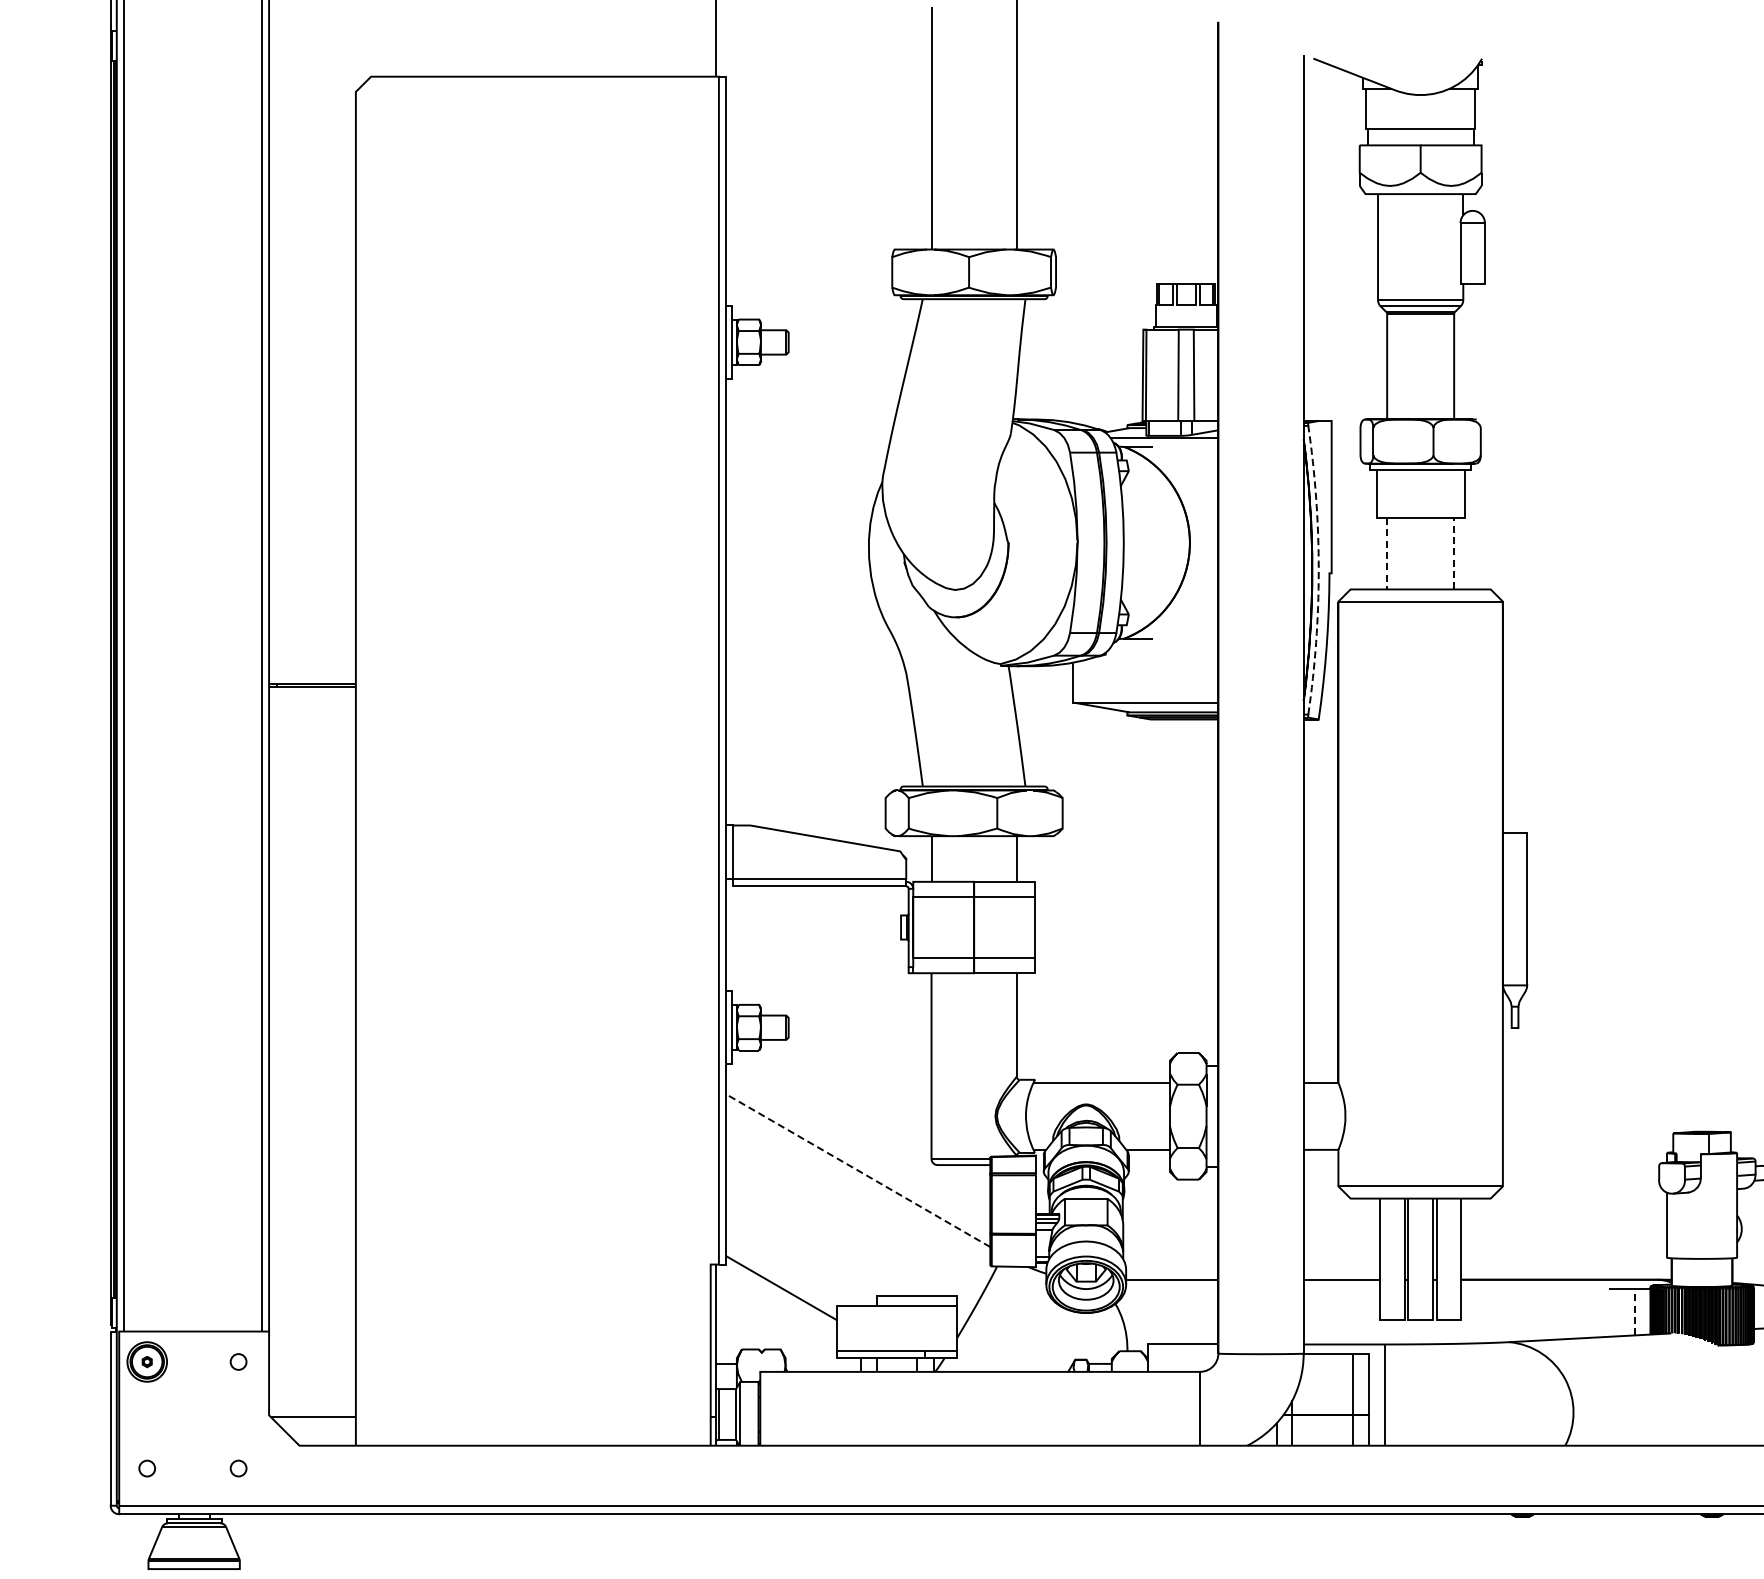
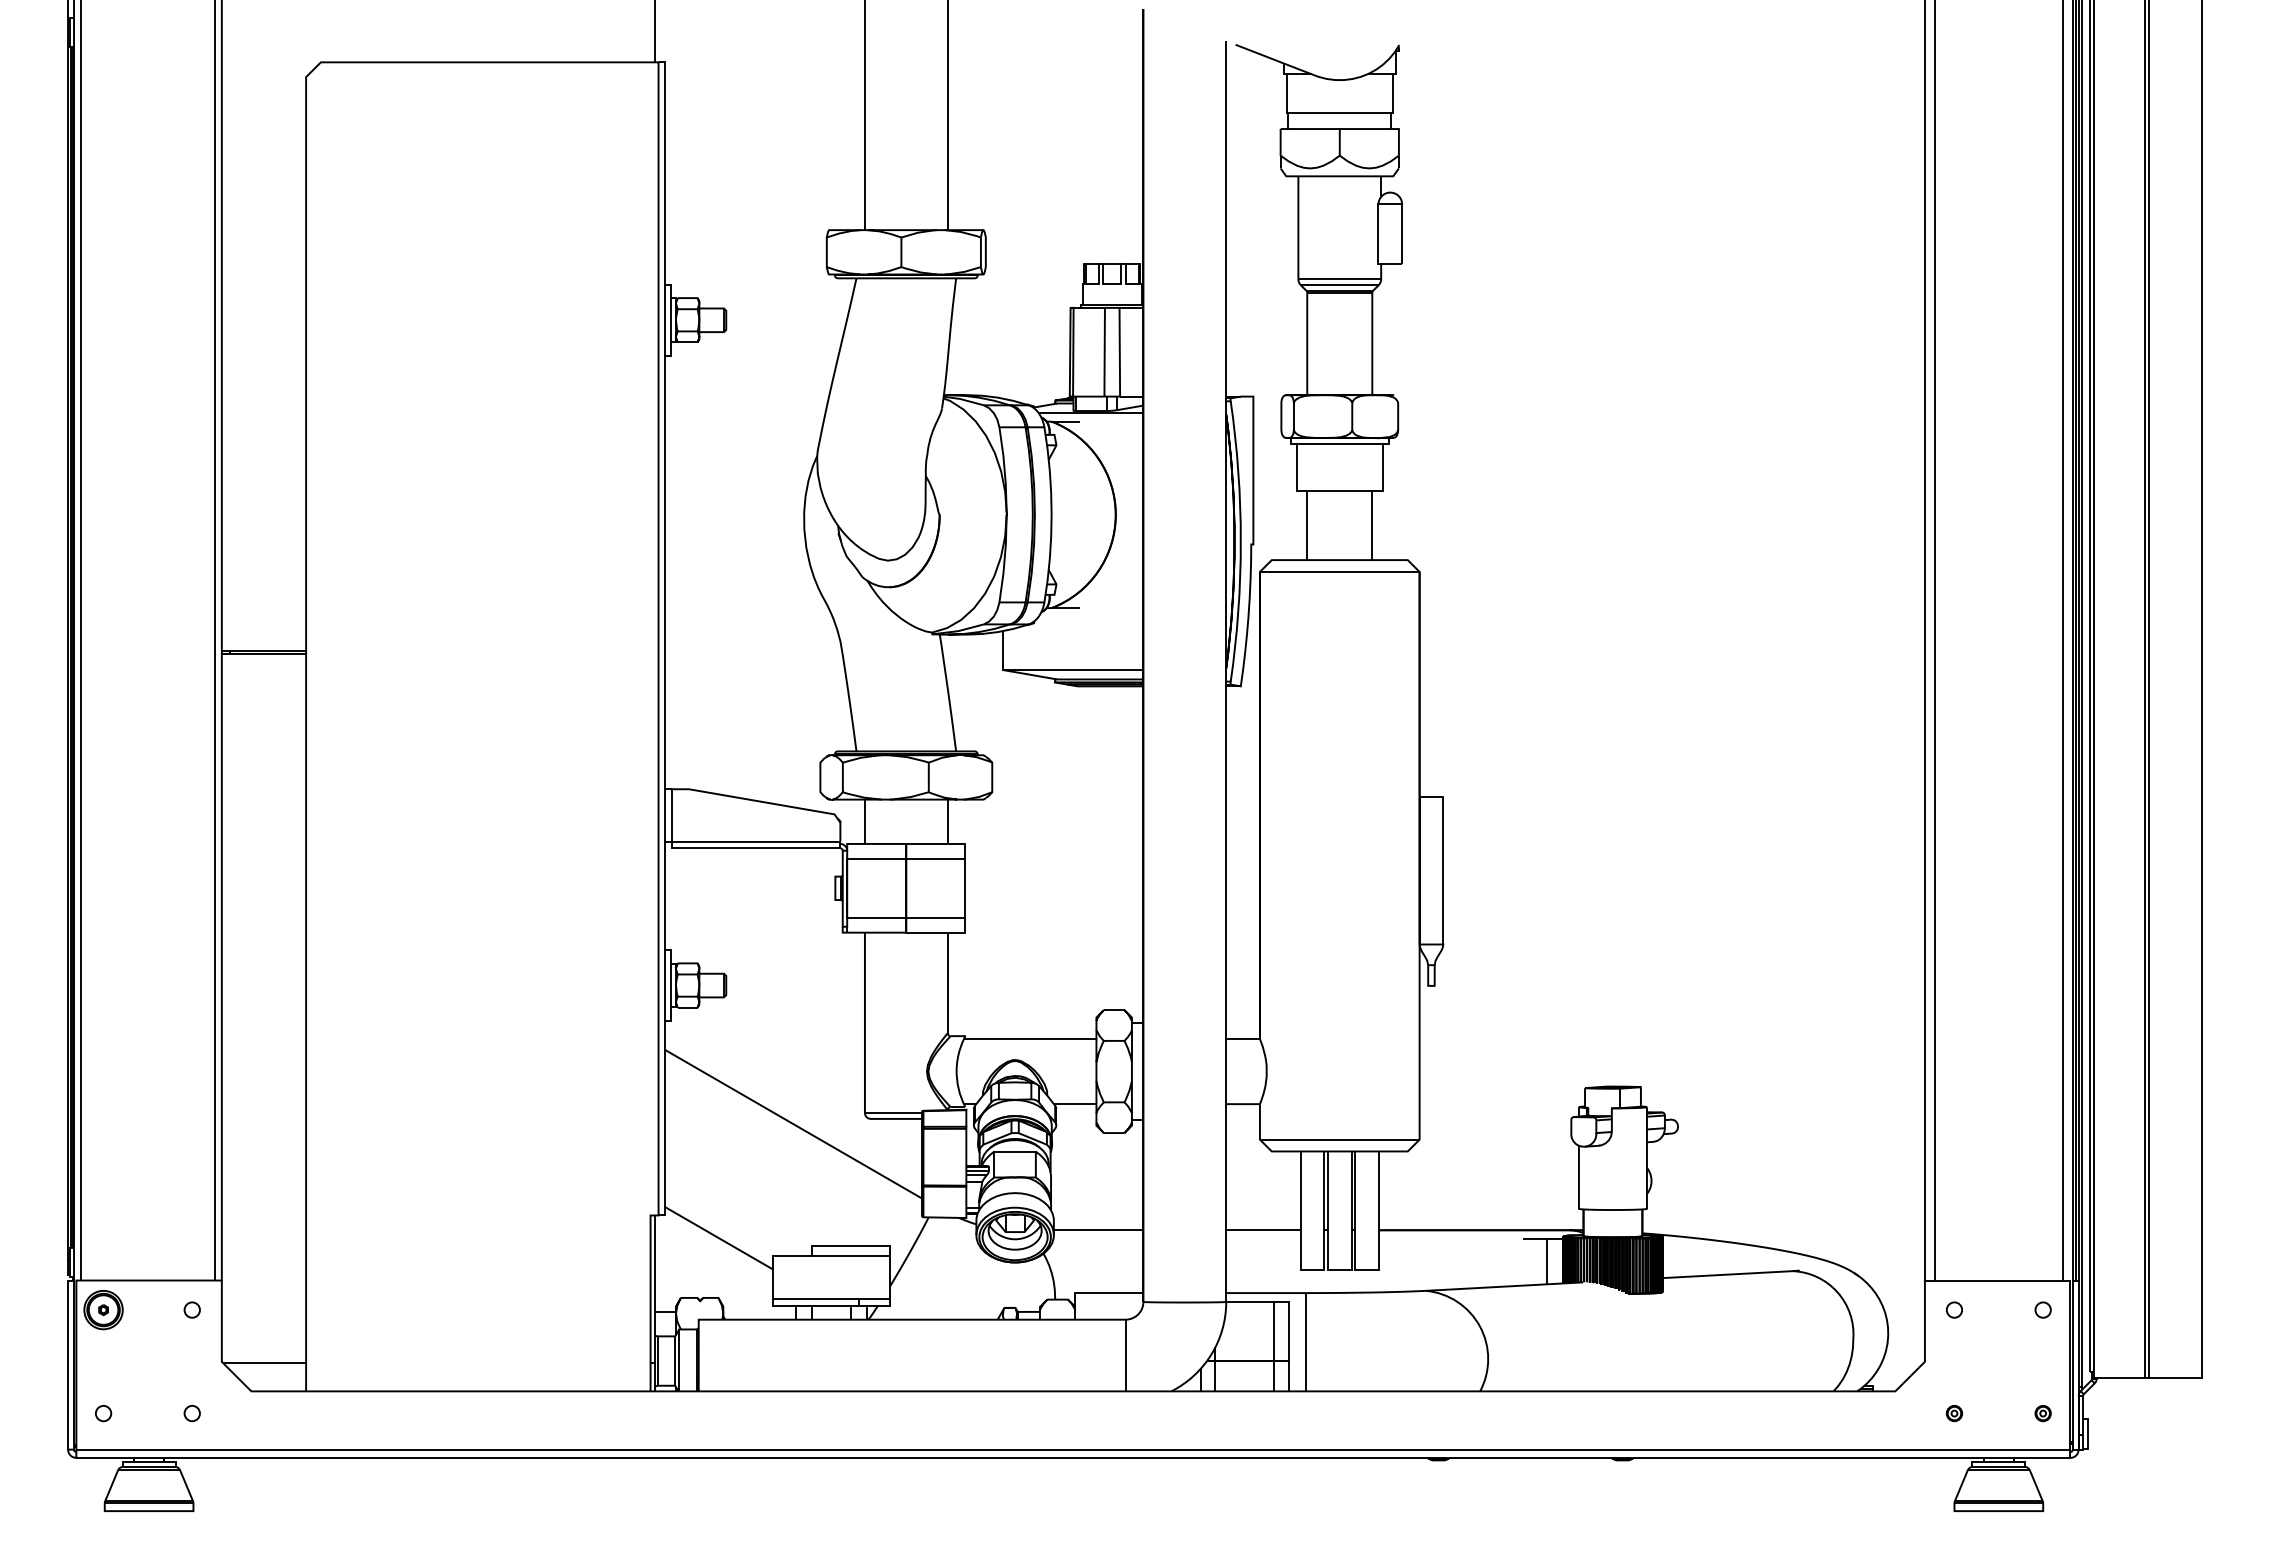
line: (1387, 553) -> (1307, 525), dashed -> solid
line: (1454, 553) -> (1372, 525), dashed -> solid
arc: (1318, 570) -> (1240, 541), dashed -> solid
line: (857, 1170) -> (793, 1124), dashed -> solid
line: (1634, 1311) -> (1547, 1261), dashed -> solid

